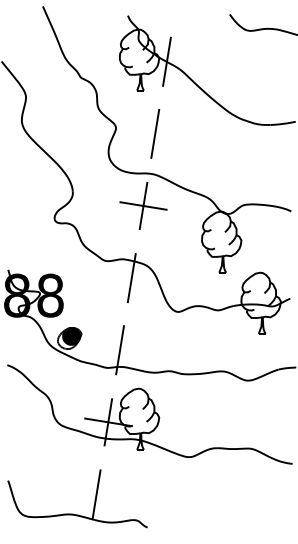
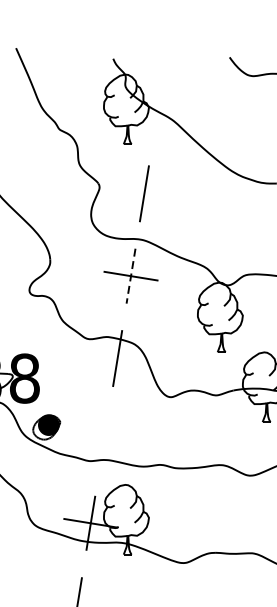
line: (166, 61) -> (157, 111), removed
line: (143, 206) -> (131, 276), solid -> dashed
line: (119, 350) -> (103, 441), removed

